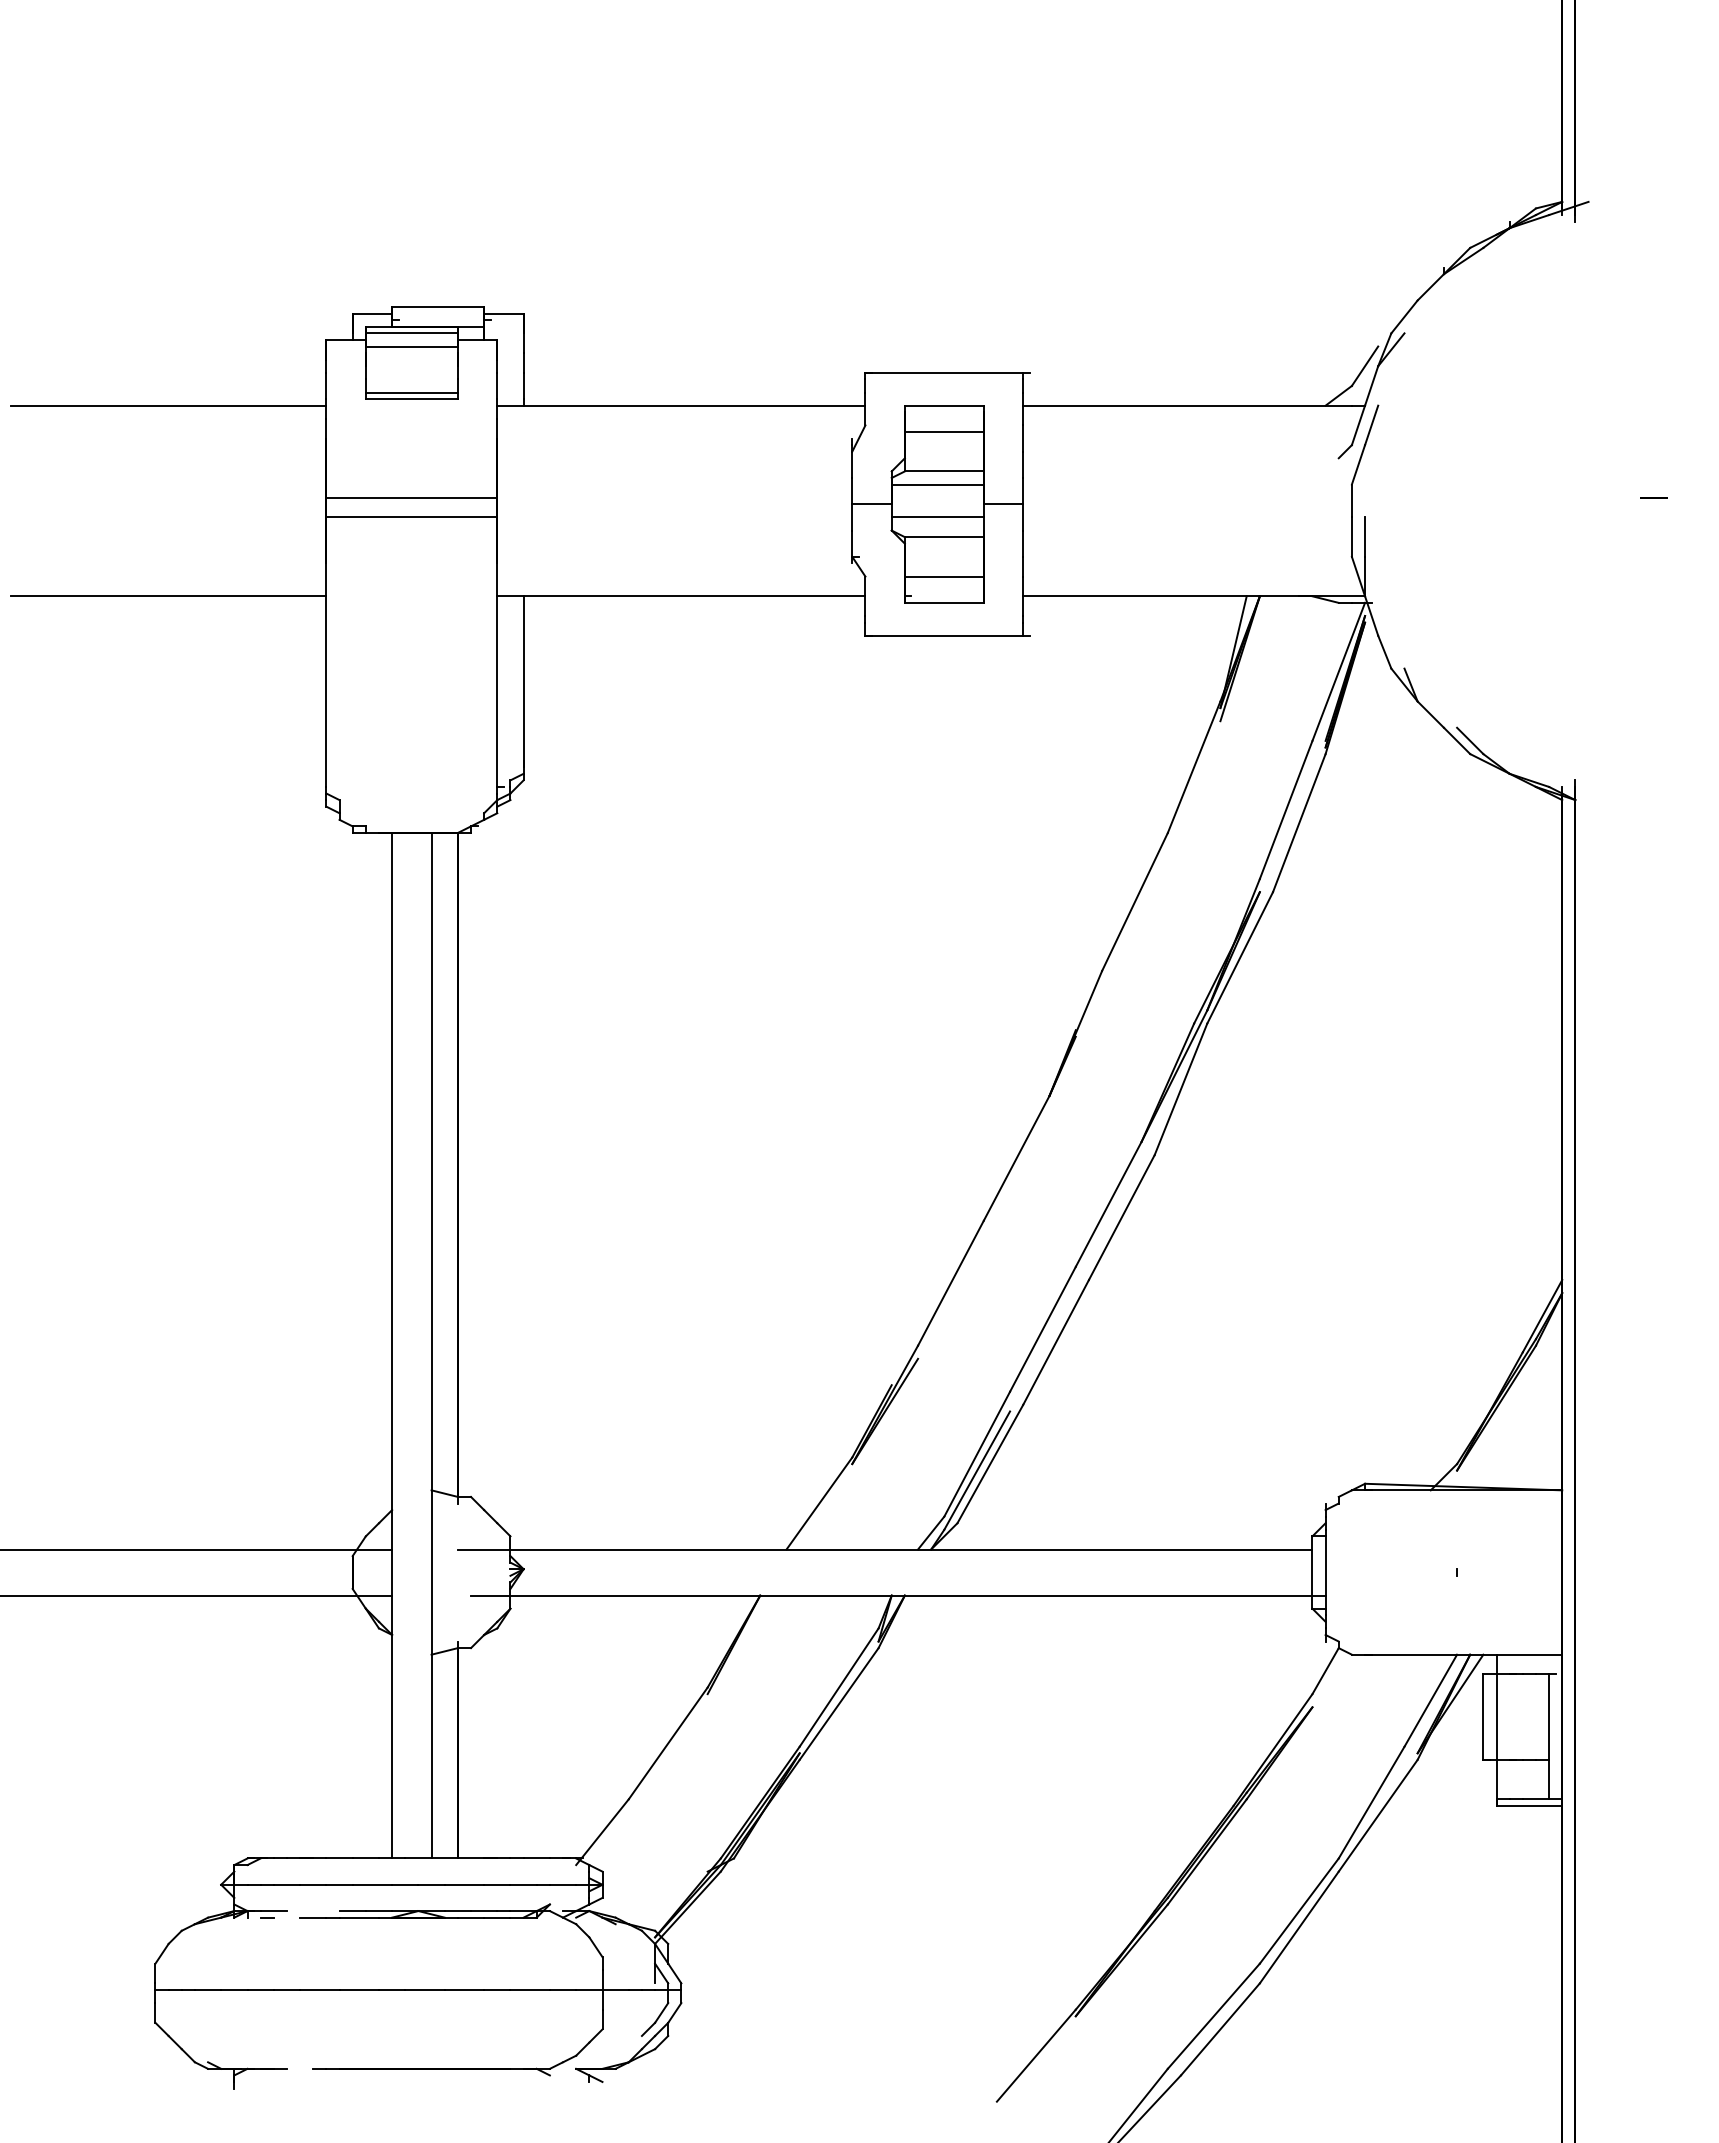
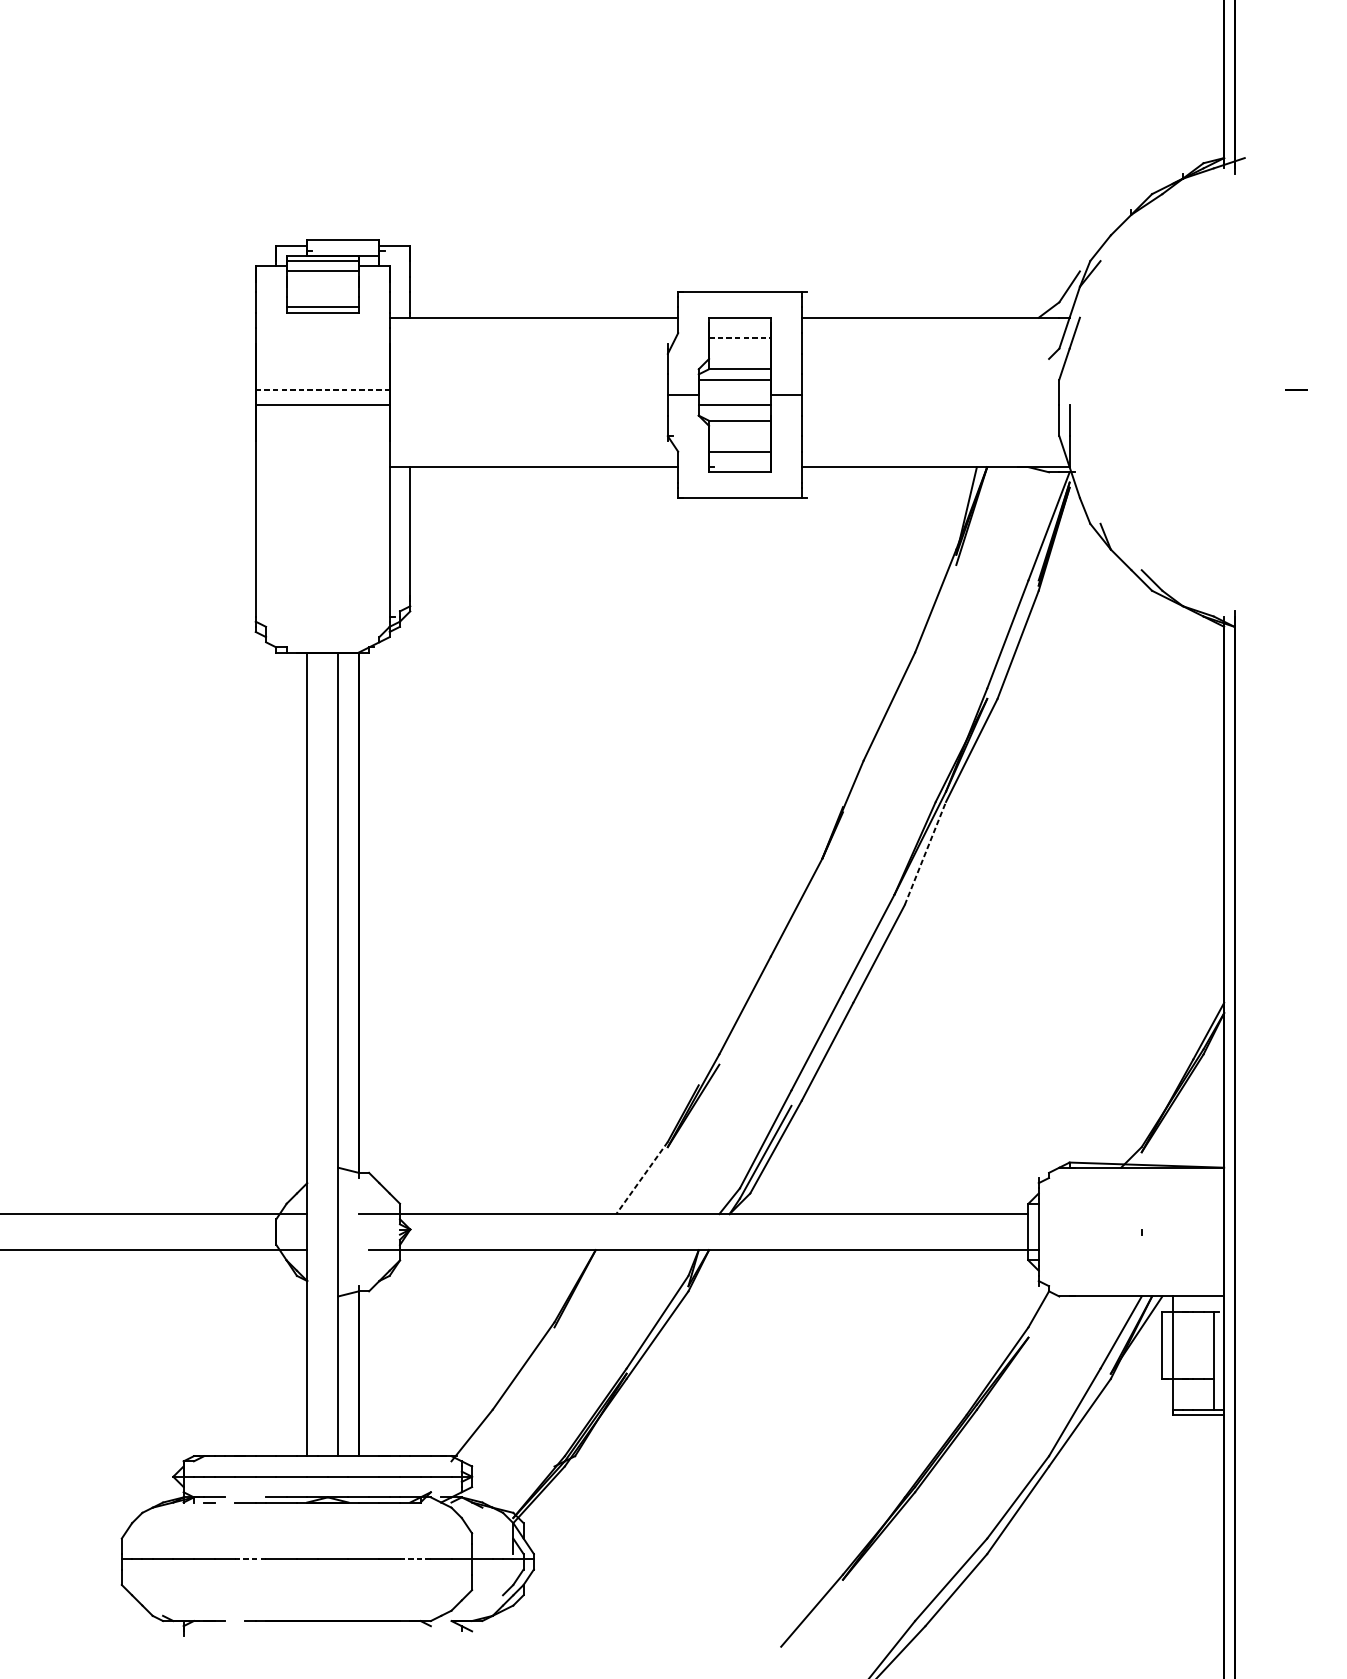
line: (168, 405) -> (132, 317), removed
line: (944, 431) -> (740, 337), solid -> dashed
line: (412, 497) -> (323, 389), solid -> dashed
line: (168, 596) -> (132, 467), removed
line: (1180, 1089) -> (925, 853), solid -> dashed
line: (819, 1503) -> (642, 1178), solid -> dashed
line: (319, 1989) -> (250, 1558), solid -> dashed
line: (530, 1989) -> (415, 1558), solid -> dashed

